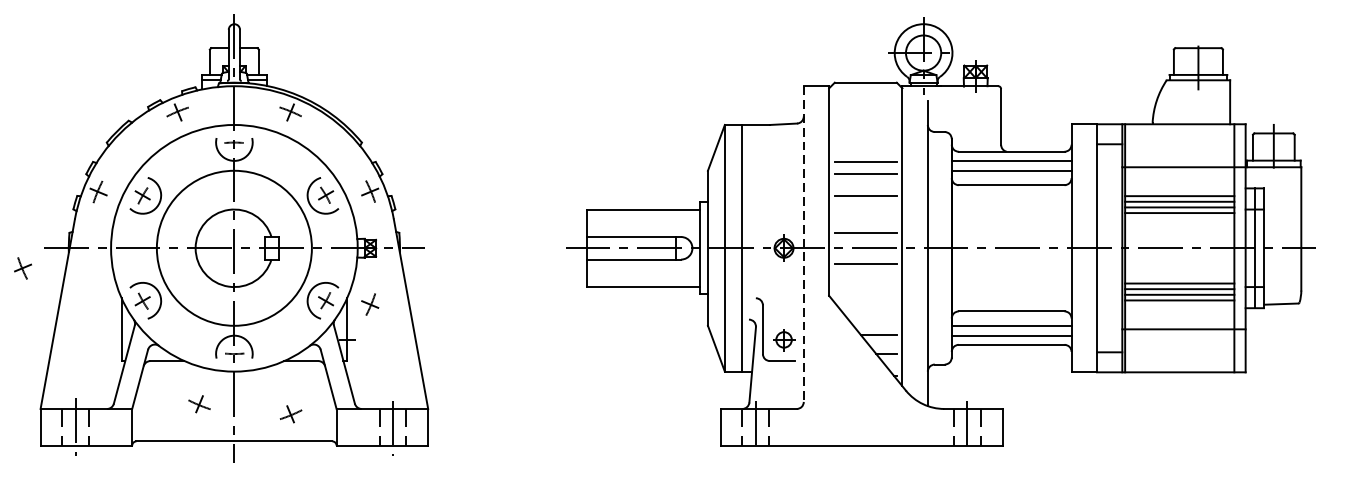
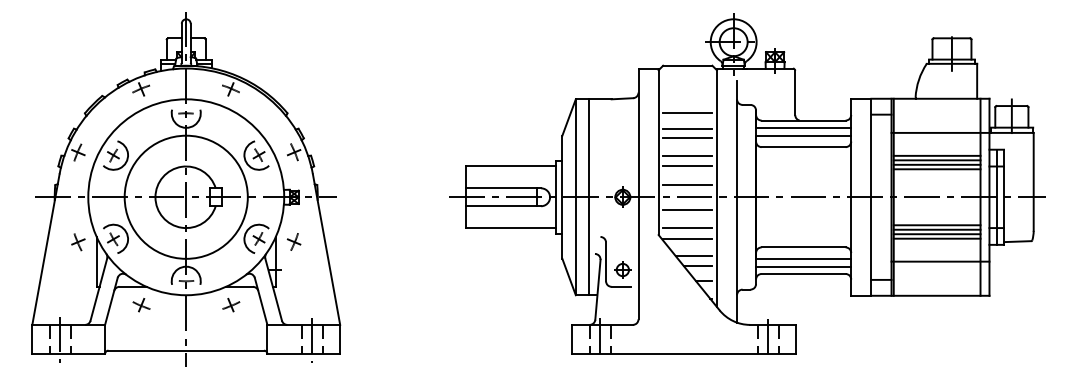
line: (865, 142) -> (687, 113), added
line: (865, 209) -> (687, 166), added
line: (803, 244) -> (638, 194), dashed -> solid
part: (23, 268) -> (78, 242), moved
line: (865, 287) -> (687, 228), added
line: (865, 300) -> (687, 238), added
line: (873, 322) -> (693, 256), added
part: (199, 404) -> (141, 305), moved
part: (291, 413) -> (231, 304), moved

